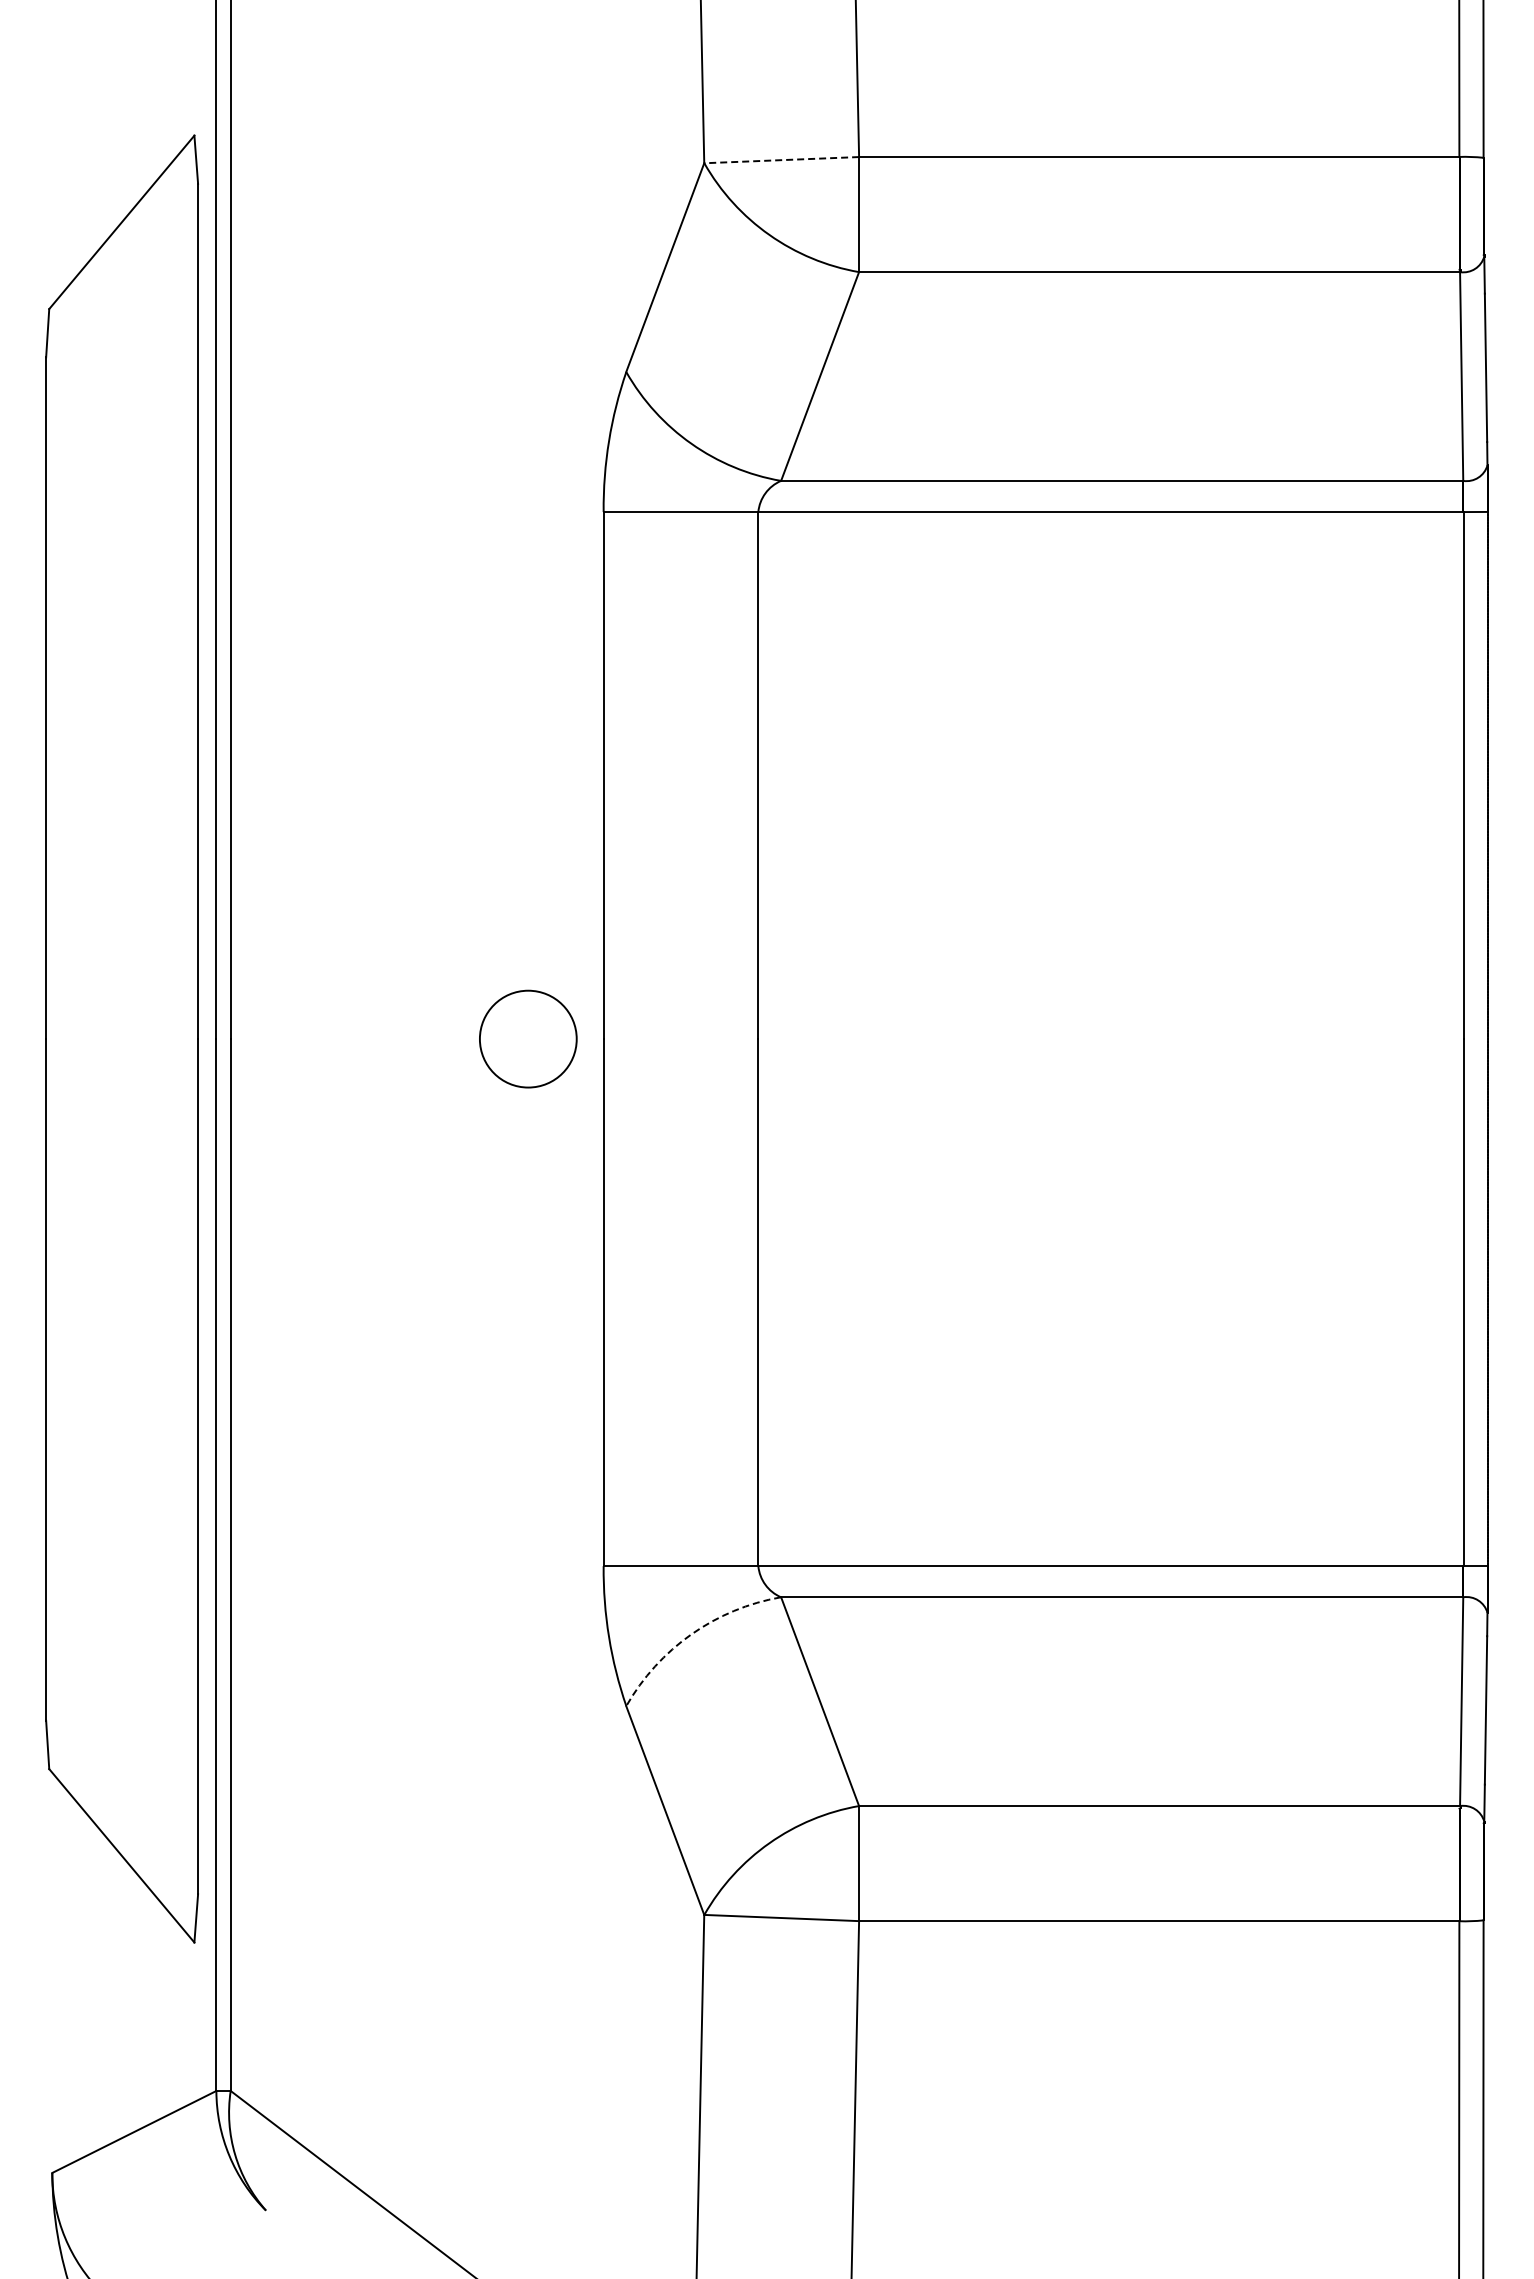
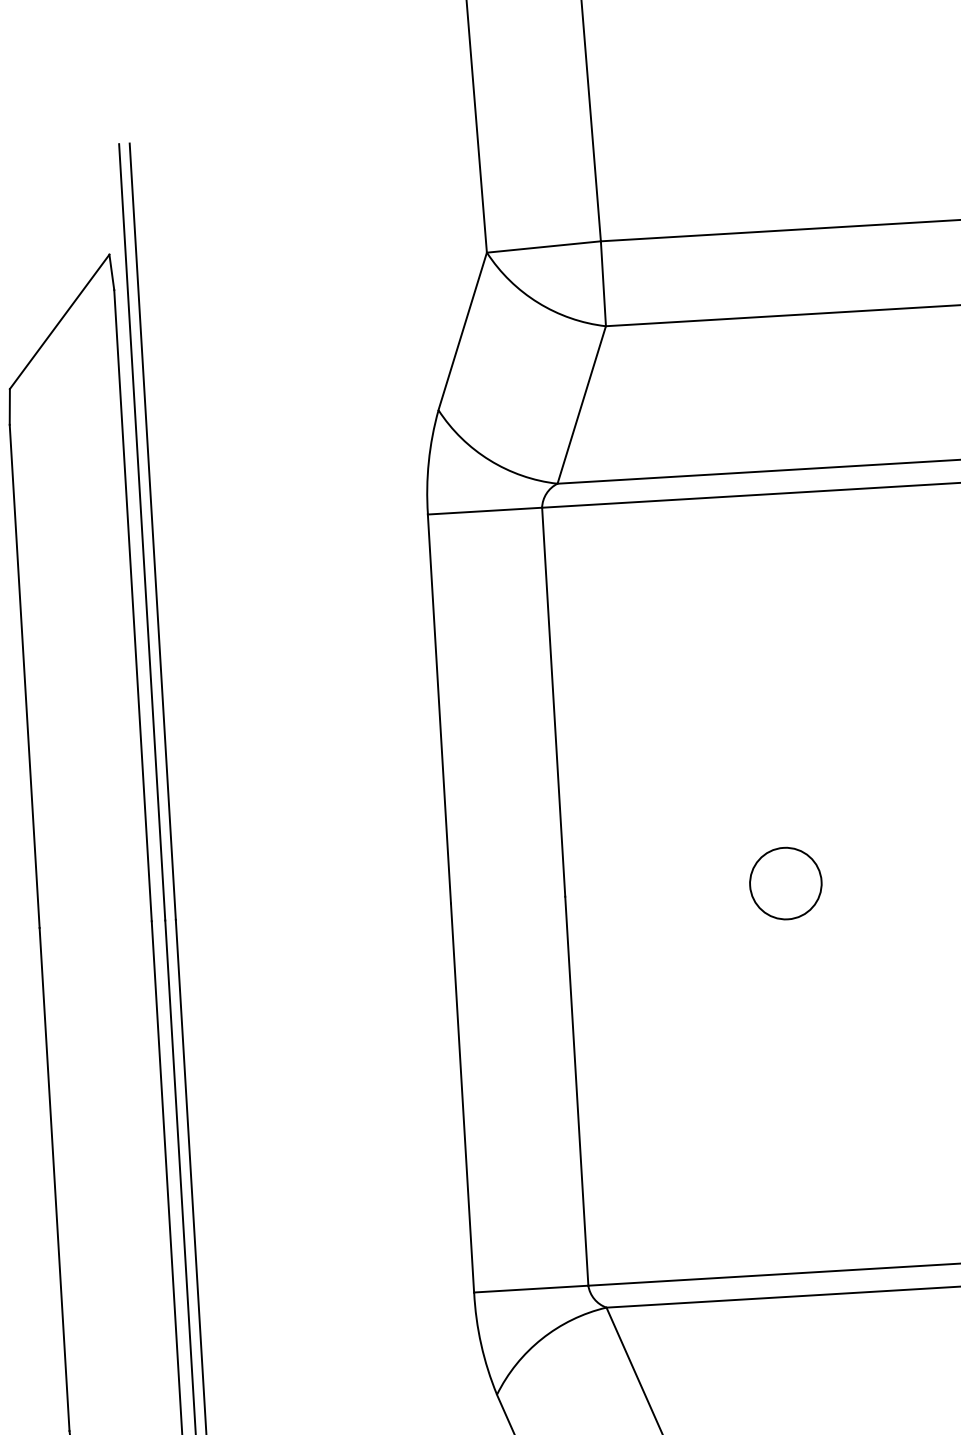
line: (781, 160) -> (543, 247), dashed -> solid
circle: (528, 1038) -> (785, 883), moved
arc: (691, 1634) -> (541, 1339), dashed -> solid

